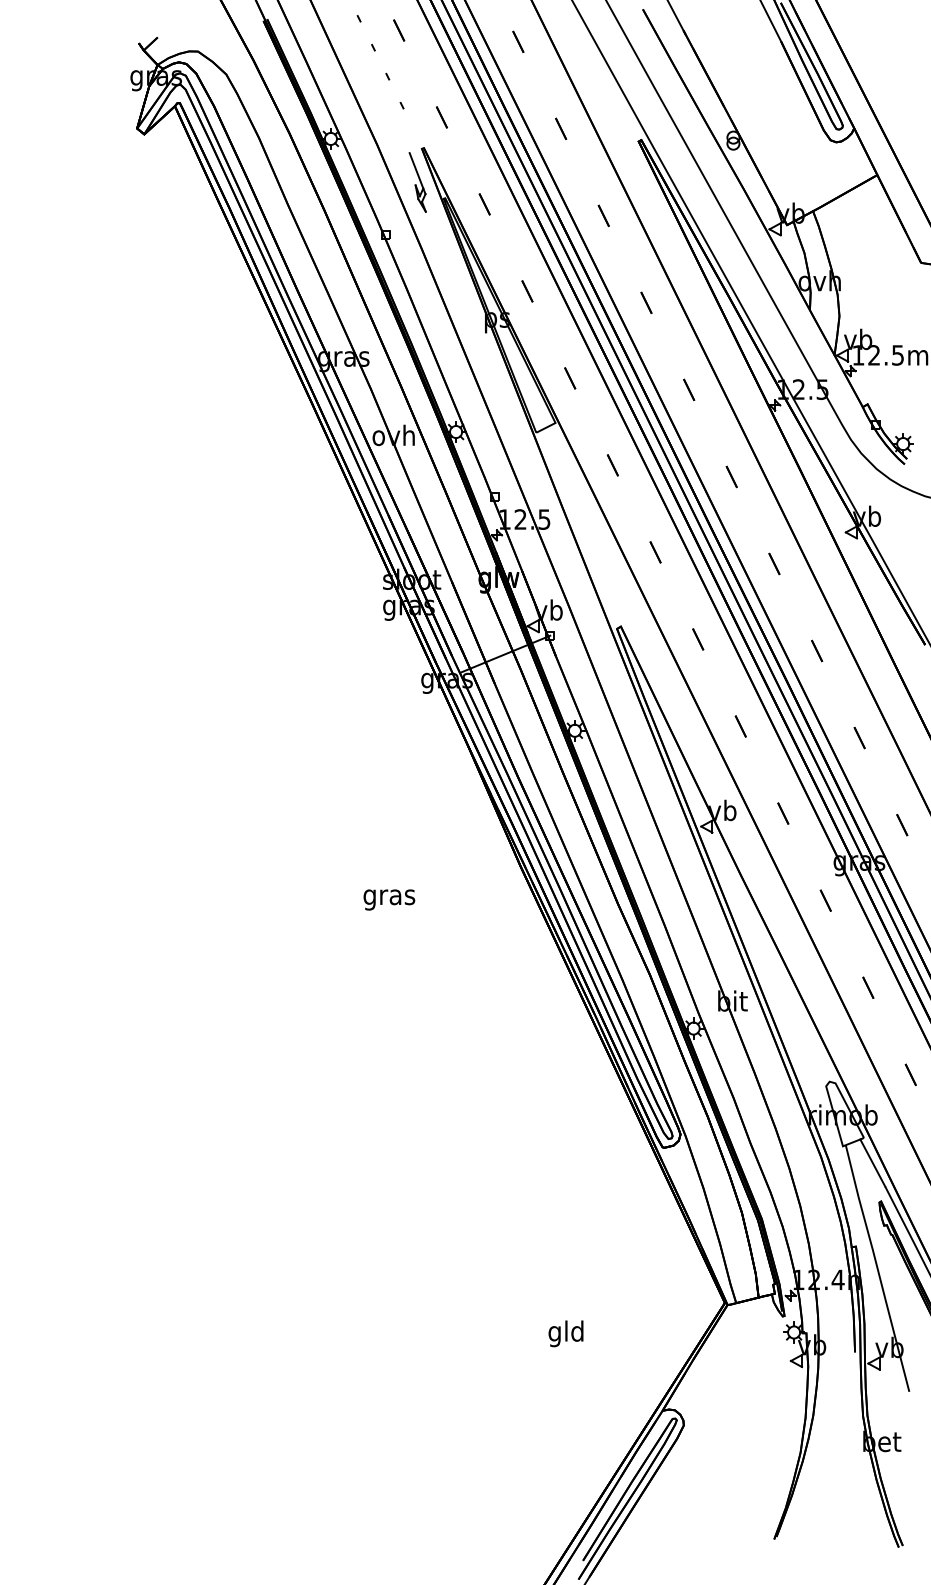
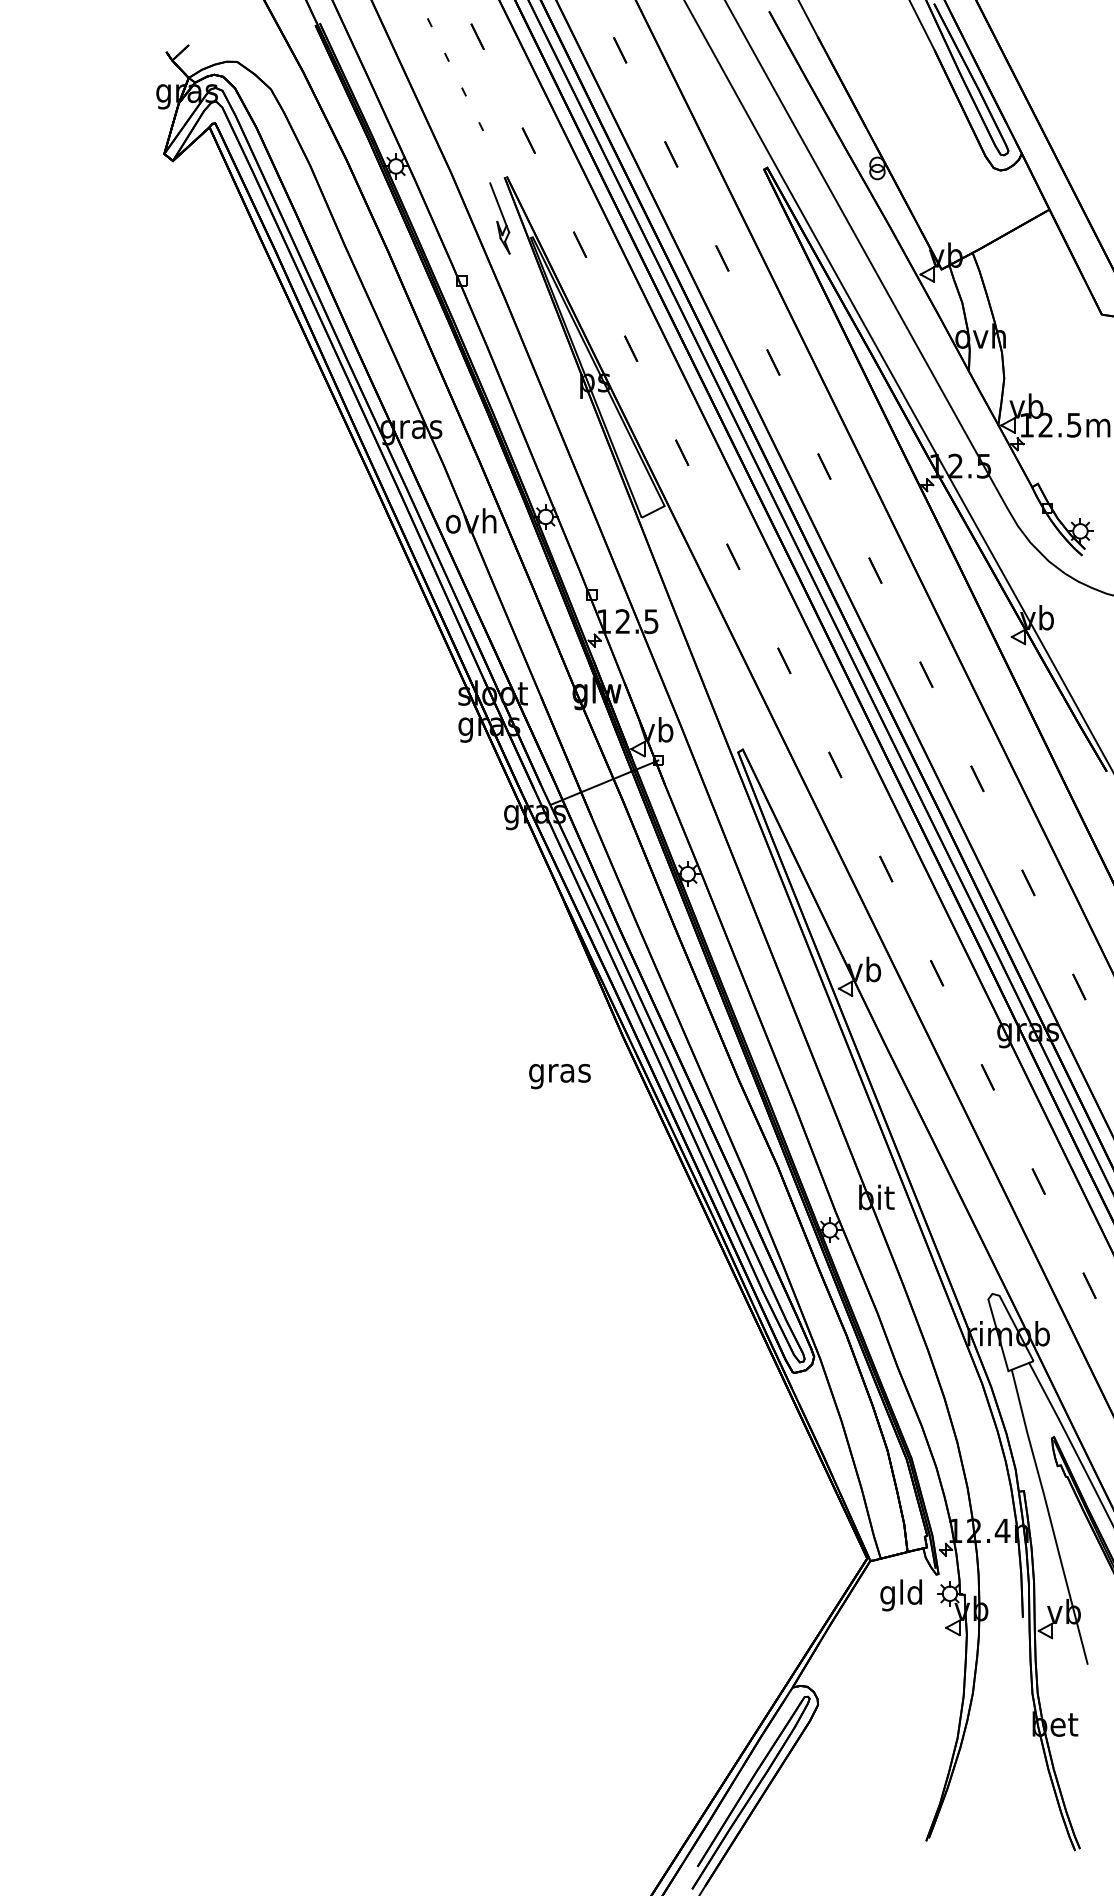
text: (388, 899) -> (559, 1076), moved
text: (565, 1333) -> (900, 1595), moved

